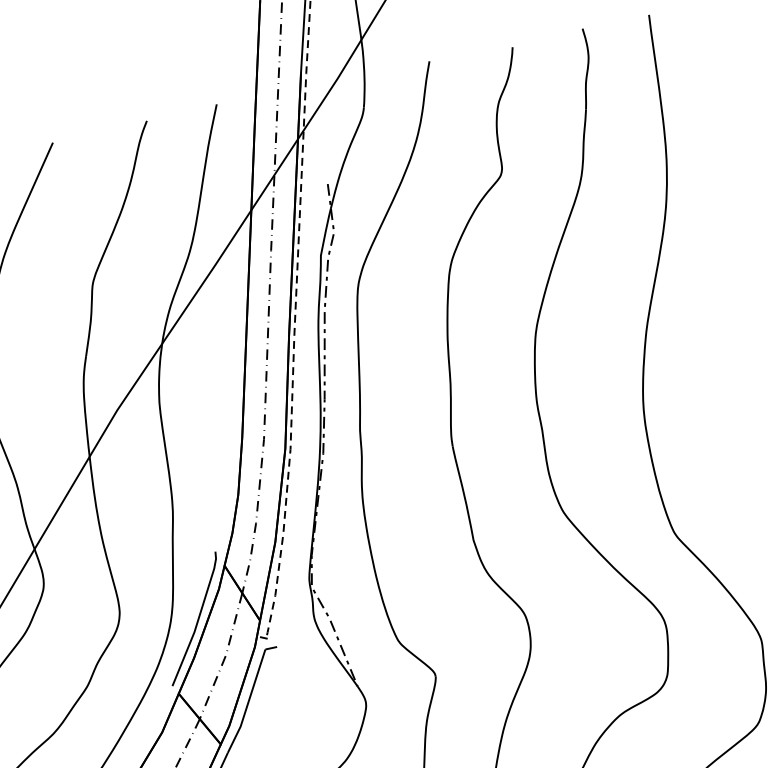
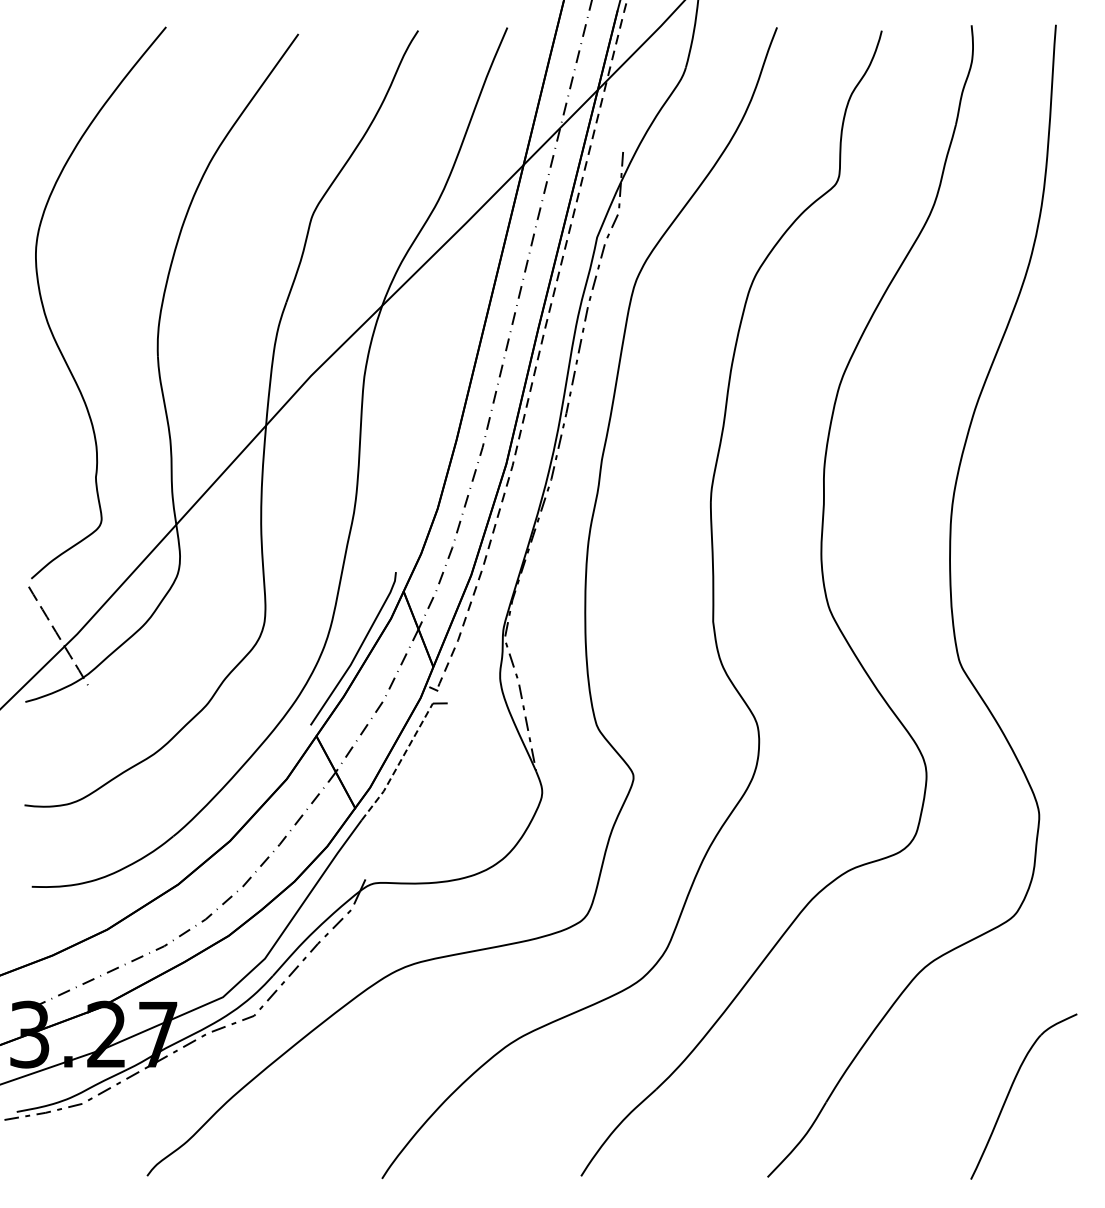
line: (248, 702) -> (399, 763), solid -> dashed

